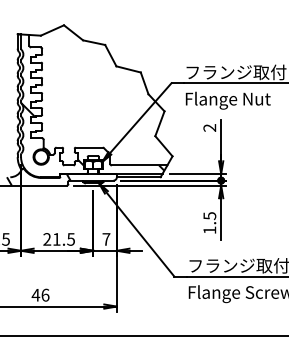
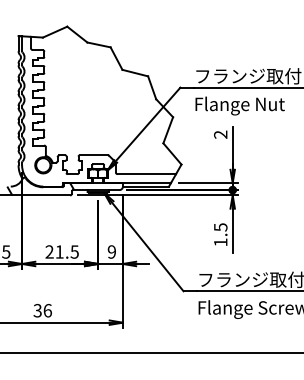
hatch: (92, 102) -> (97, 107), removed
text: (106, 238) -> (111, 251), 7 -> 9
text: (35, 294) -> (37, 310), 46 -> 36

